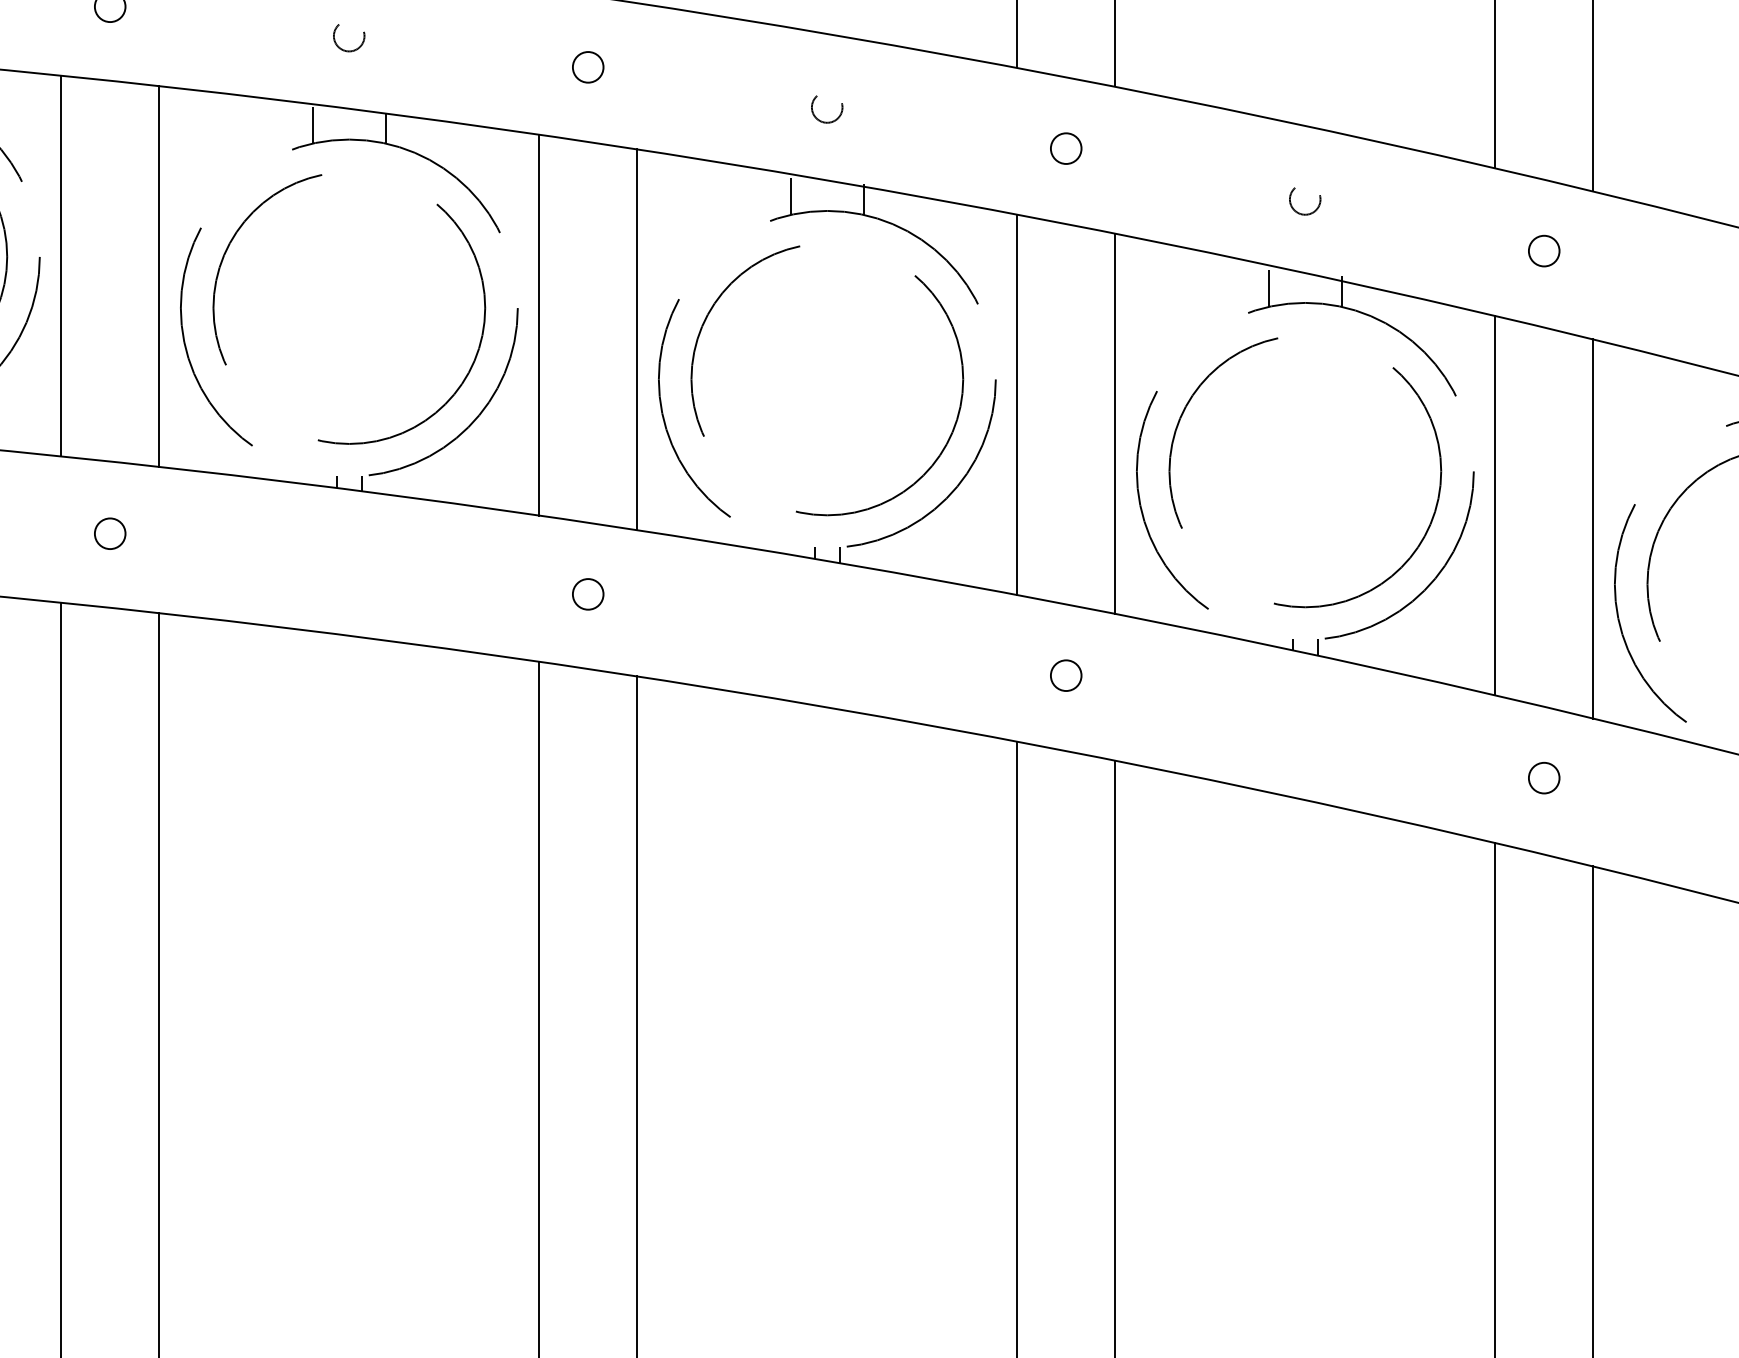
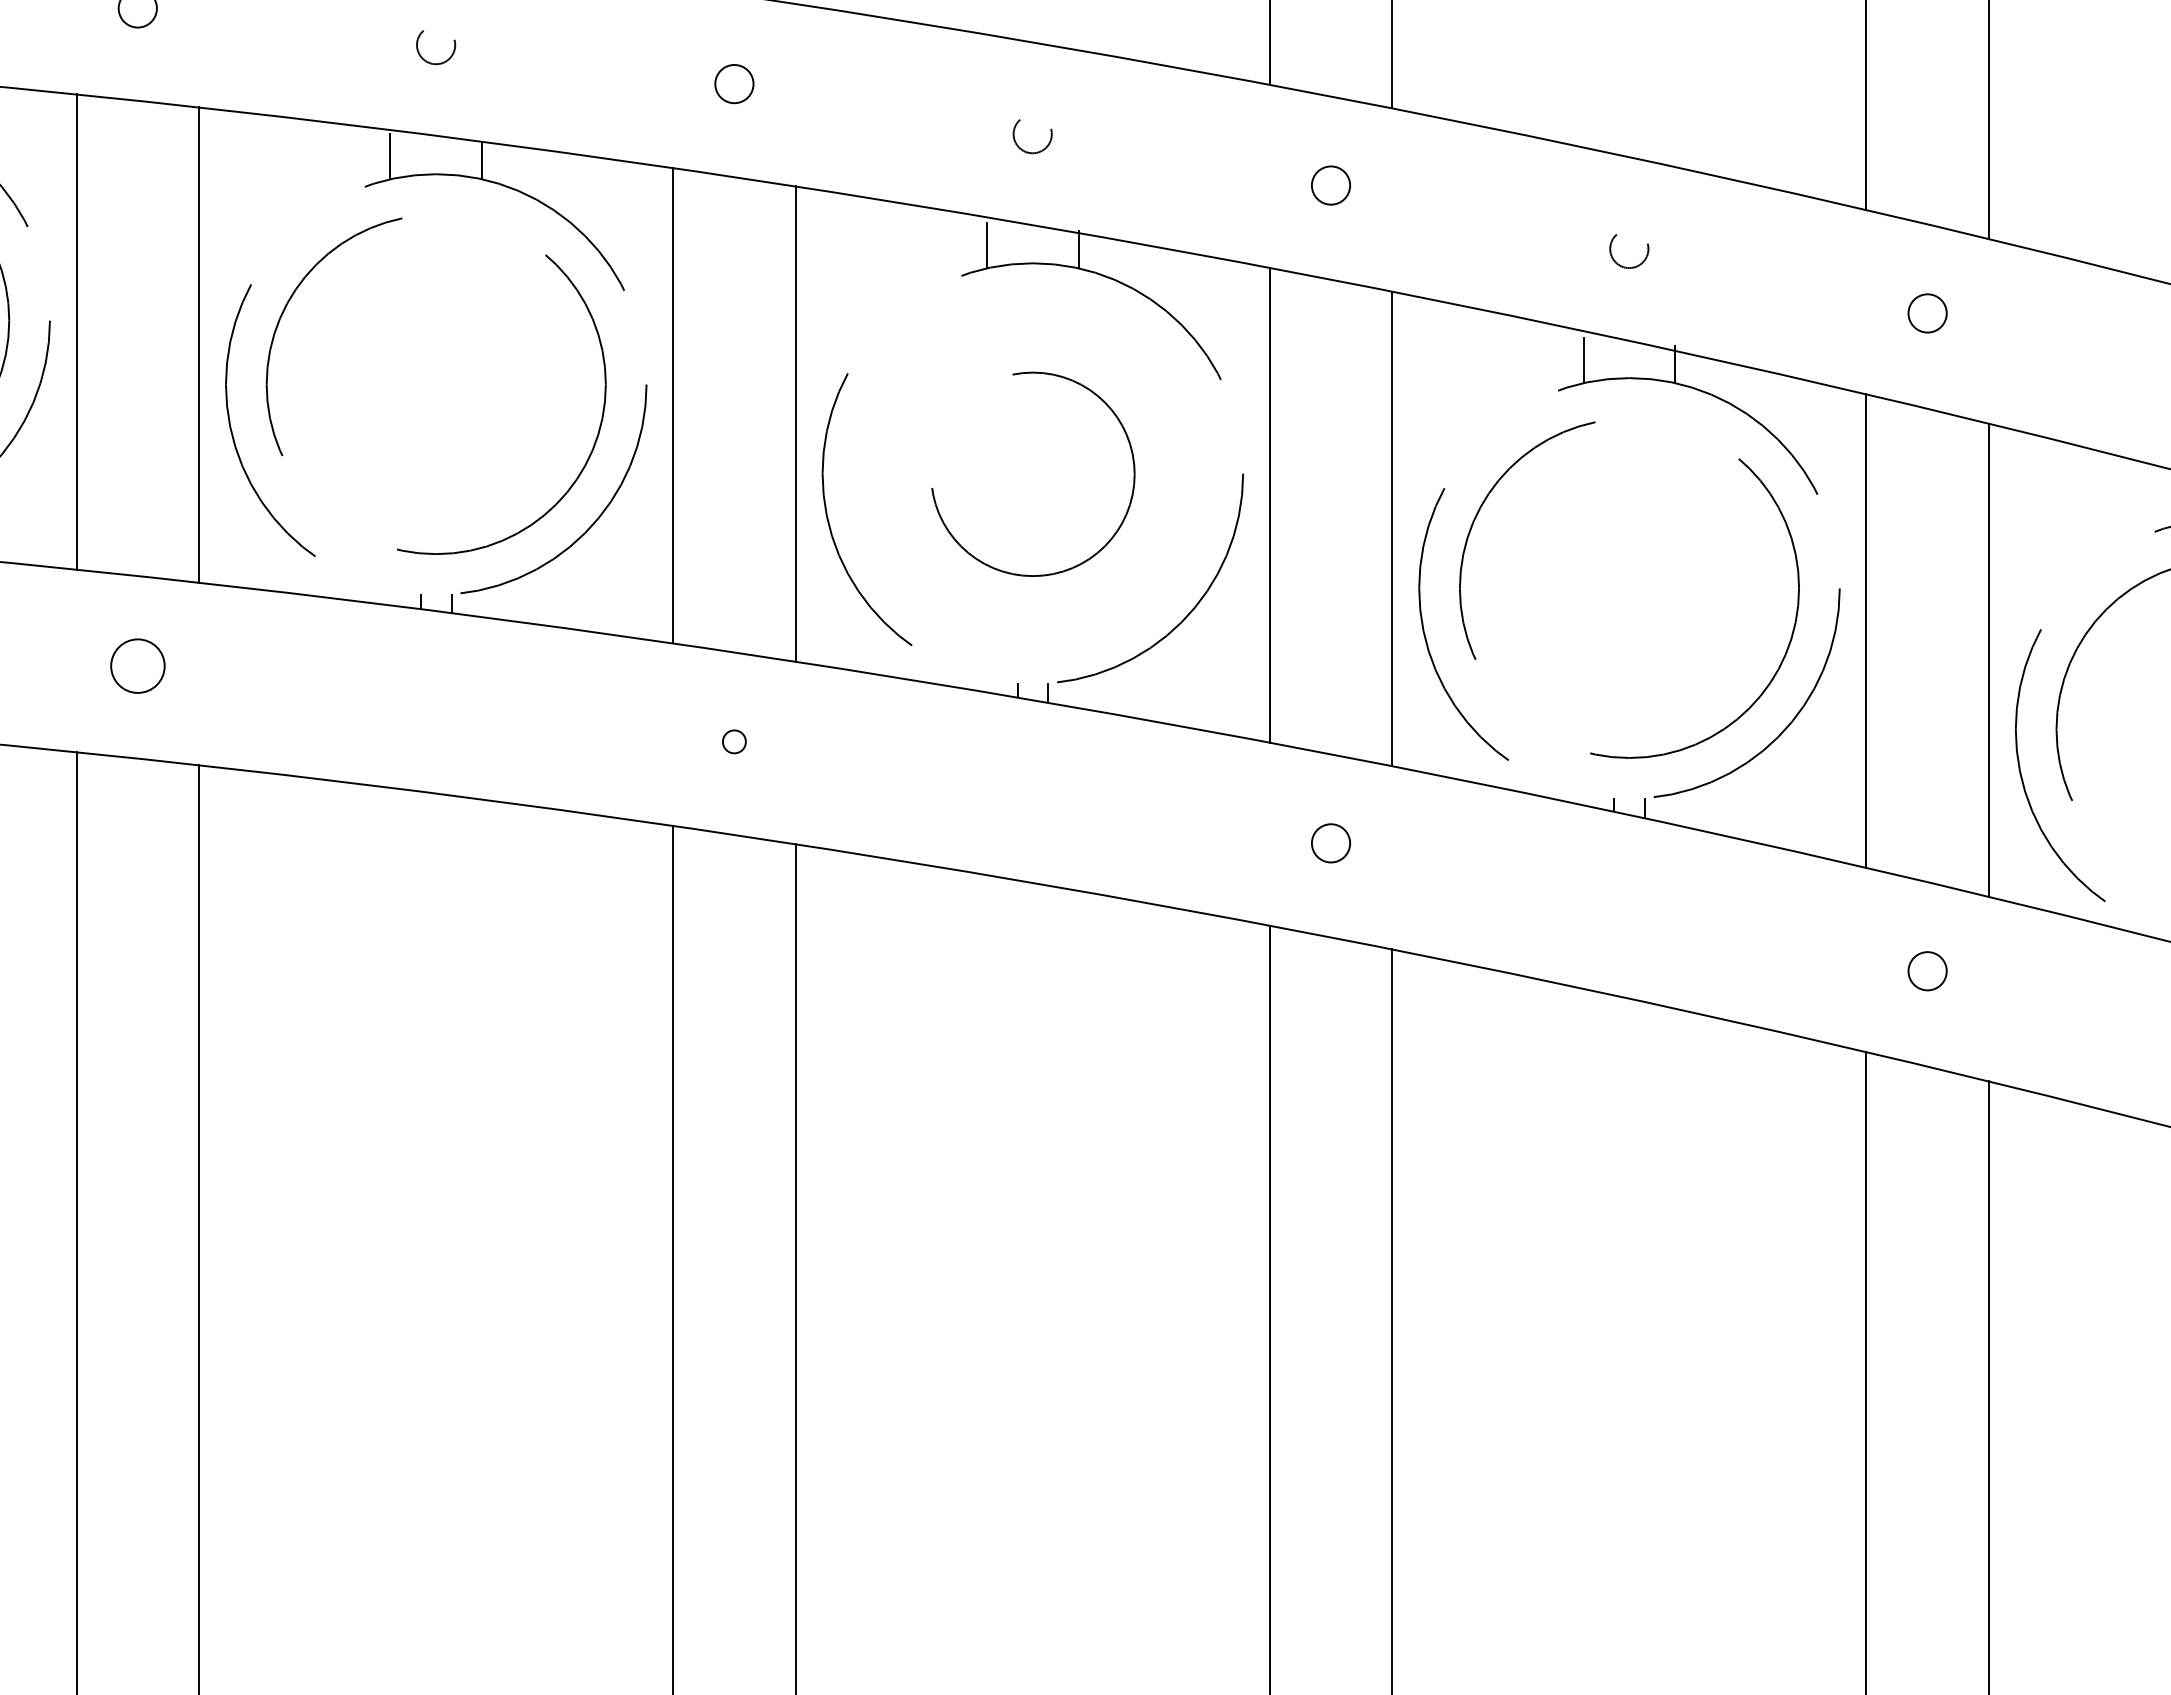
circle: (827, 380) -> (1032, 475), size x0.6
circle: (109, 533) -> (137, 666), size x1.4
circle: (588, 594) -> (734, 741), size x0.6

